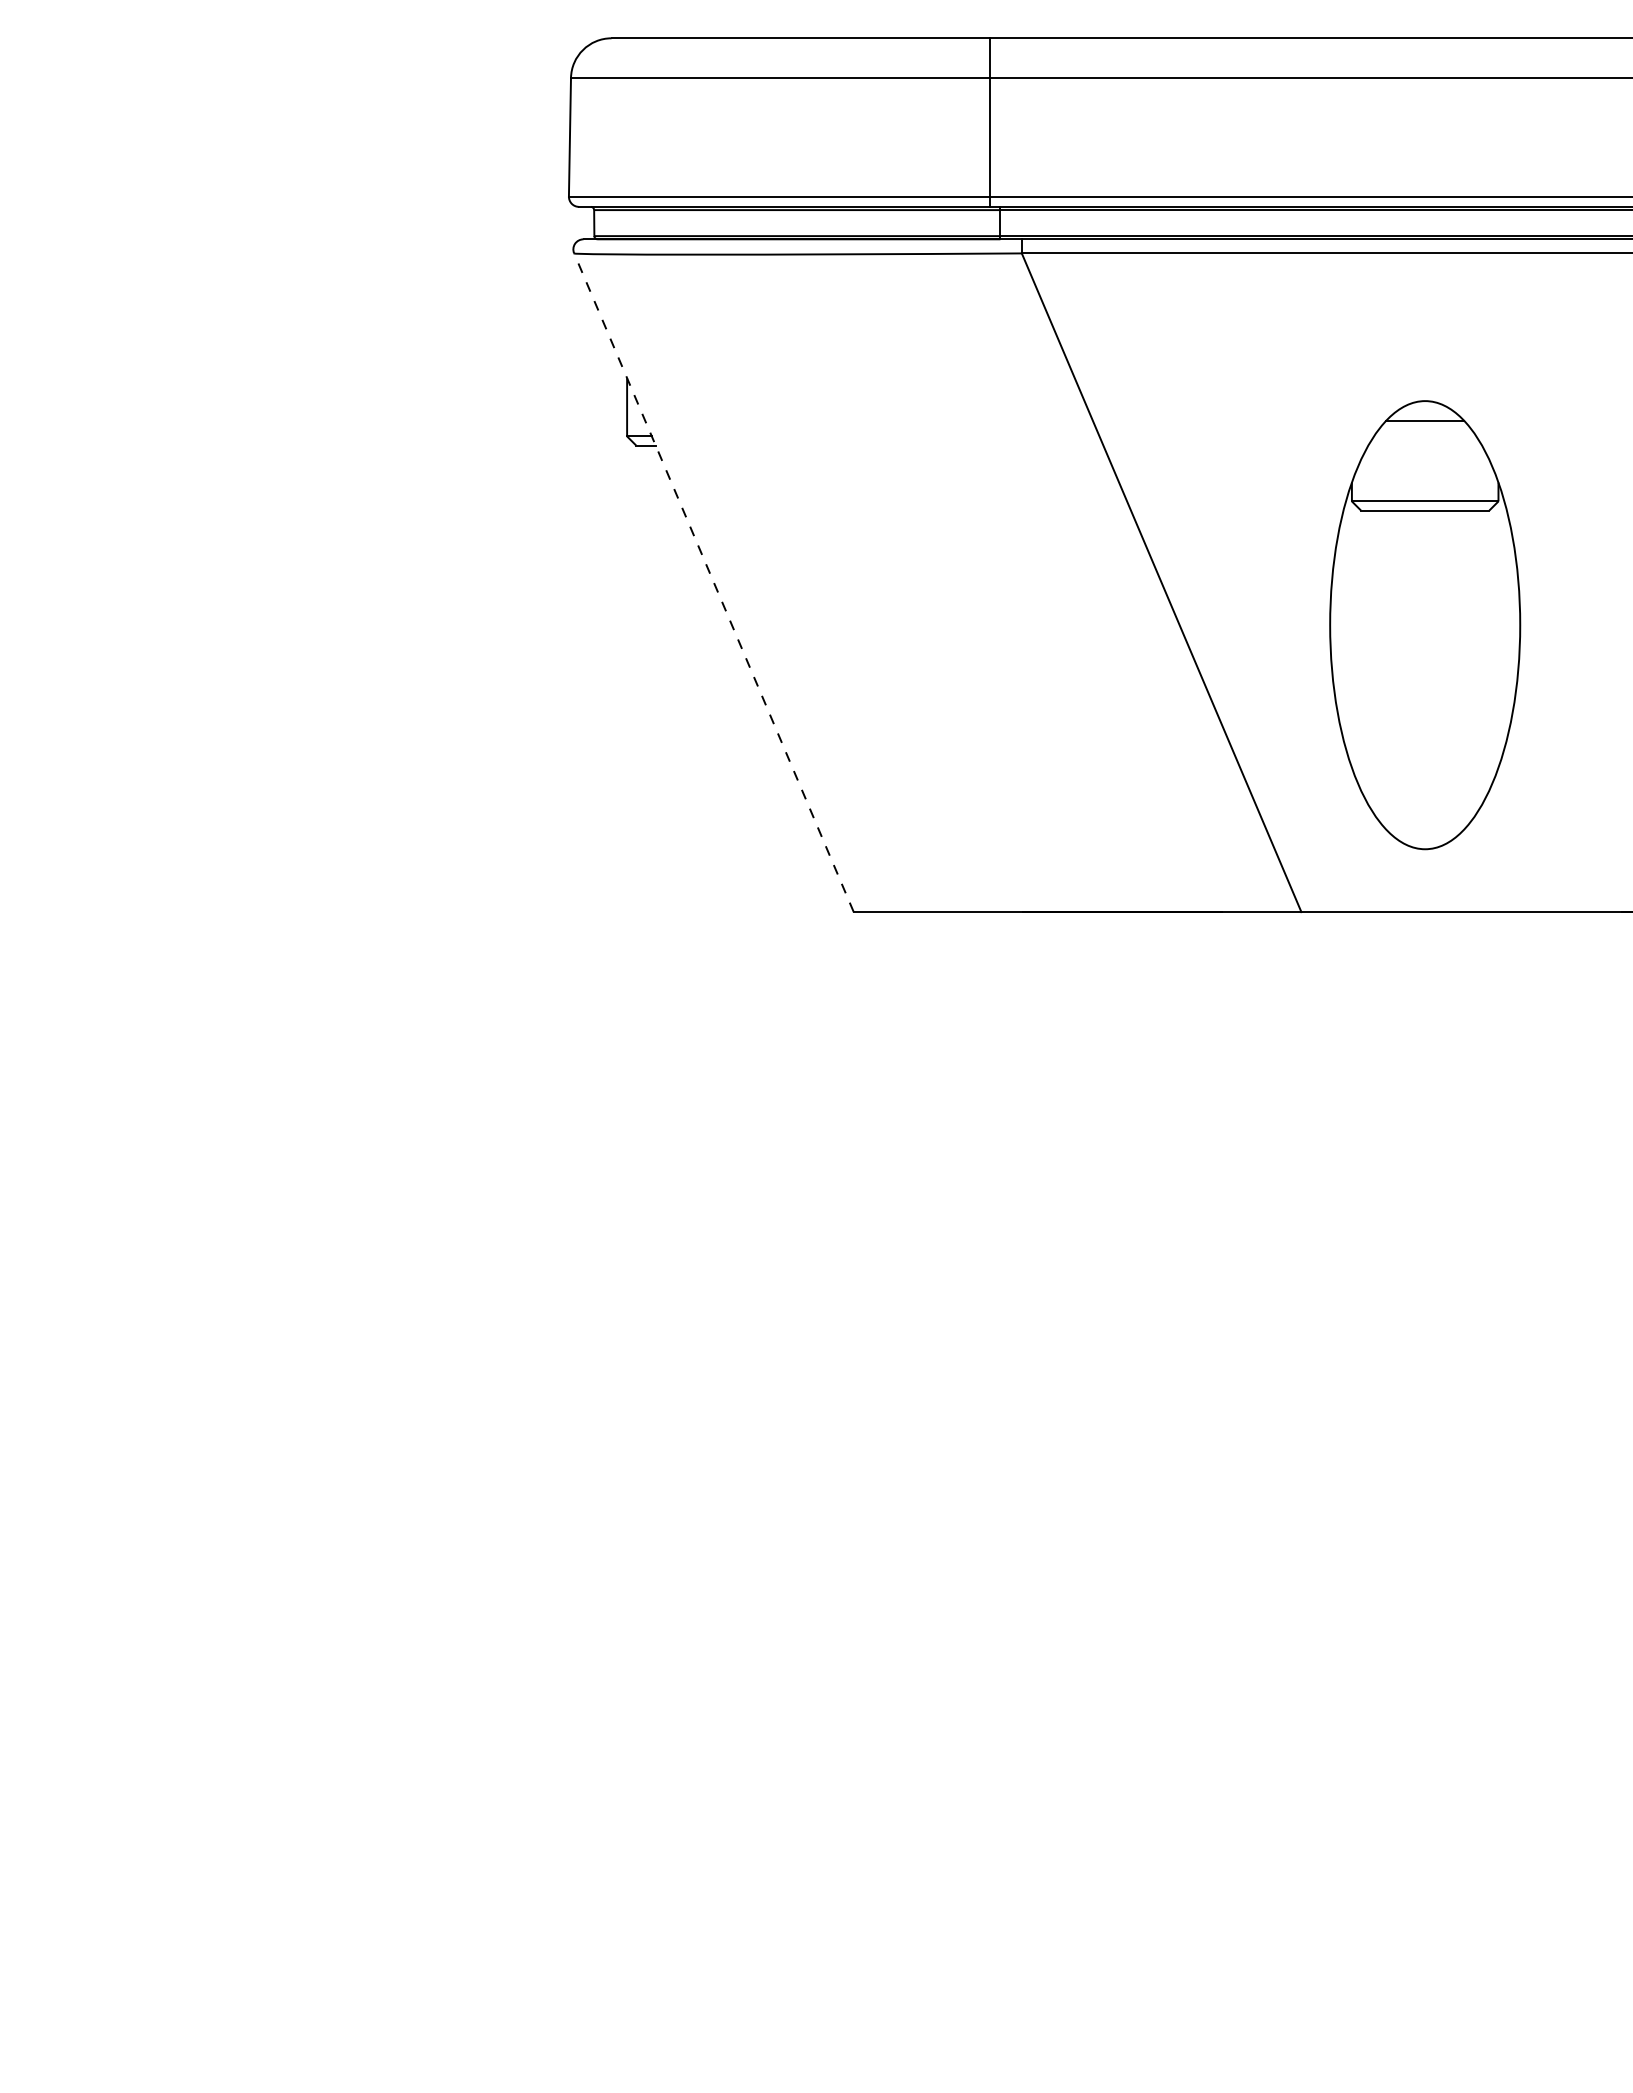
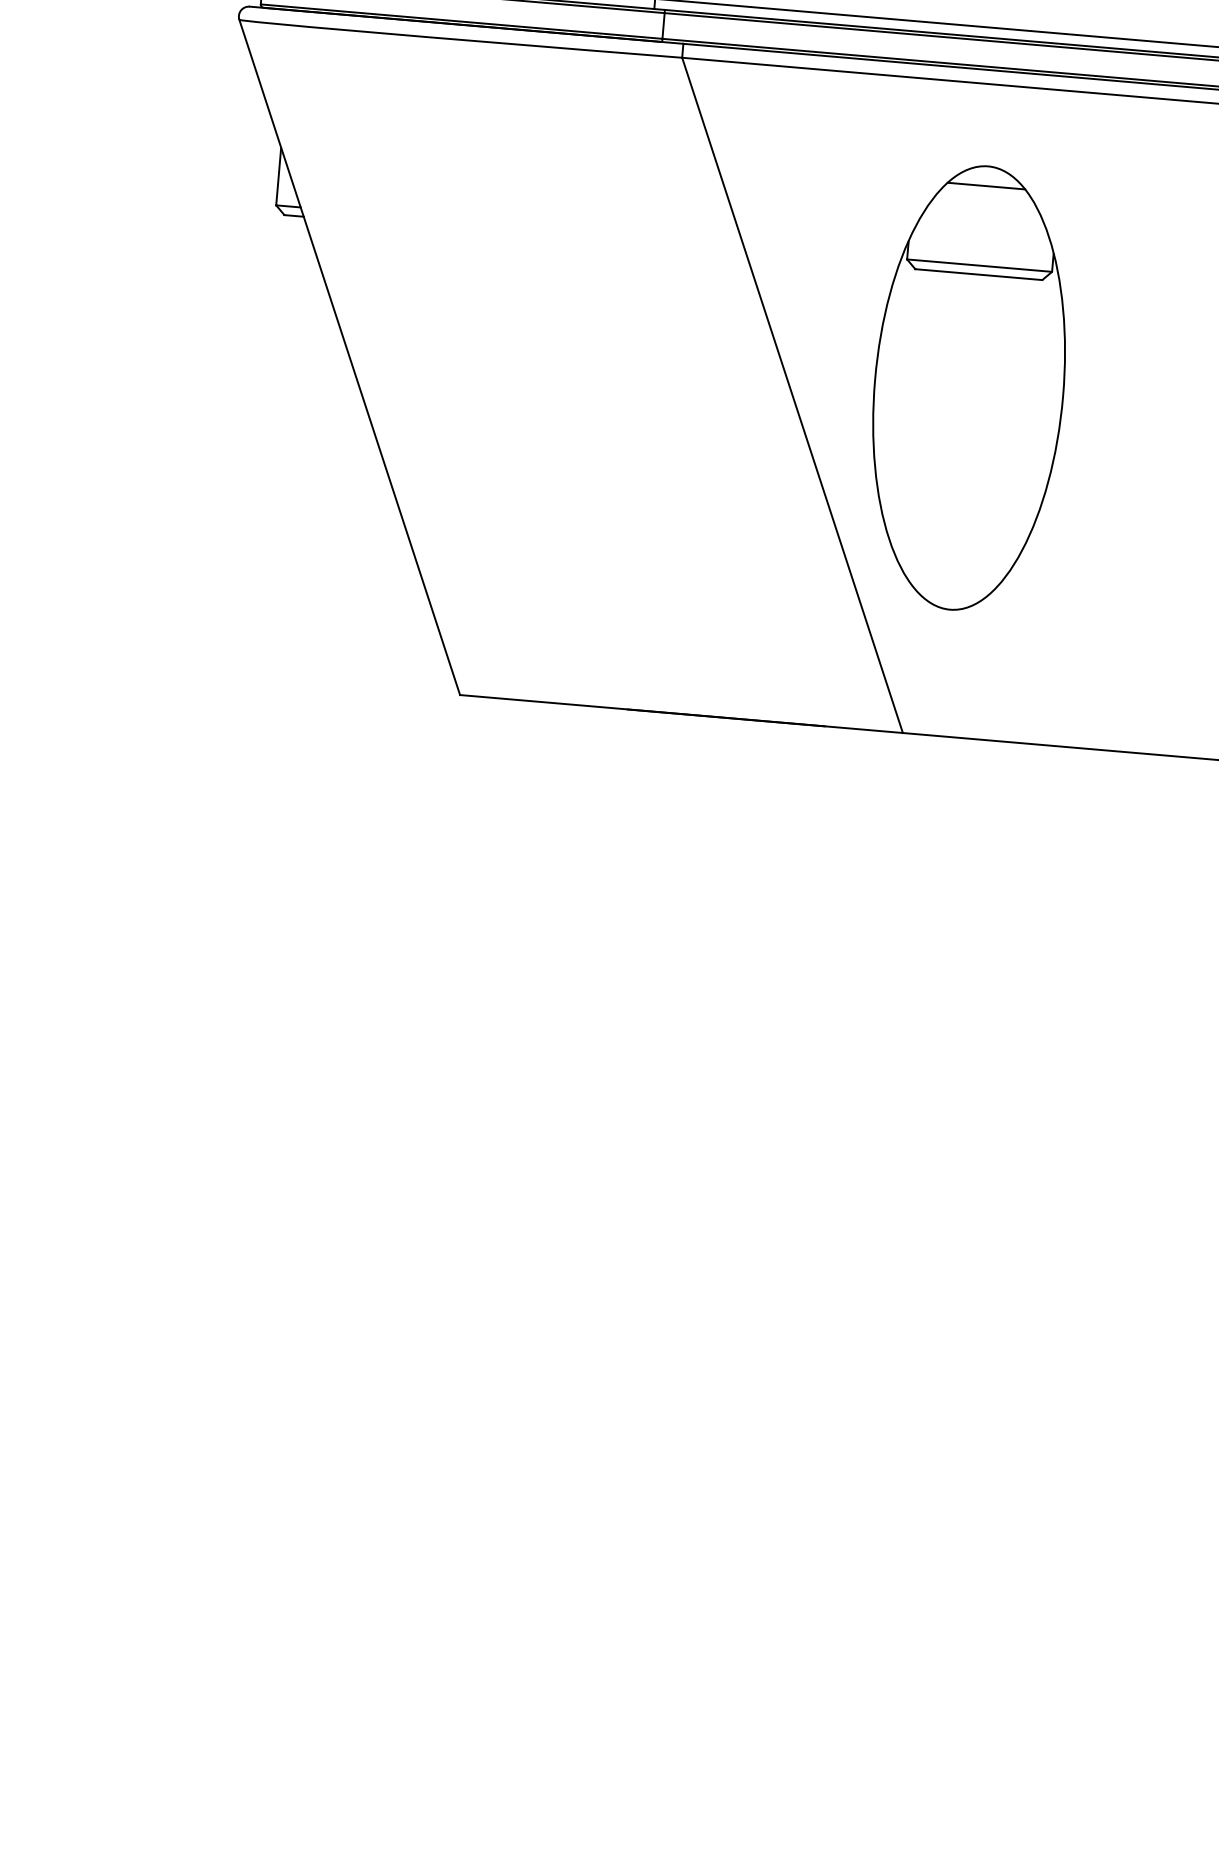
line: (713, 582) -> (349, 357), dashed -> solid
part: (1425, 625) -> (969, 388), moved

